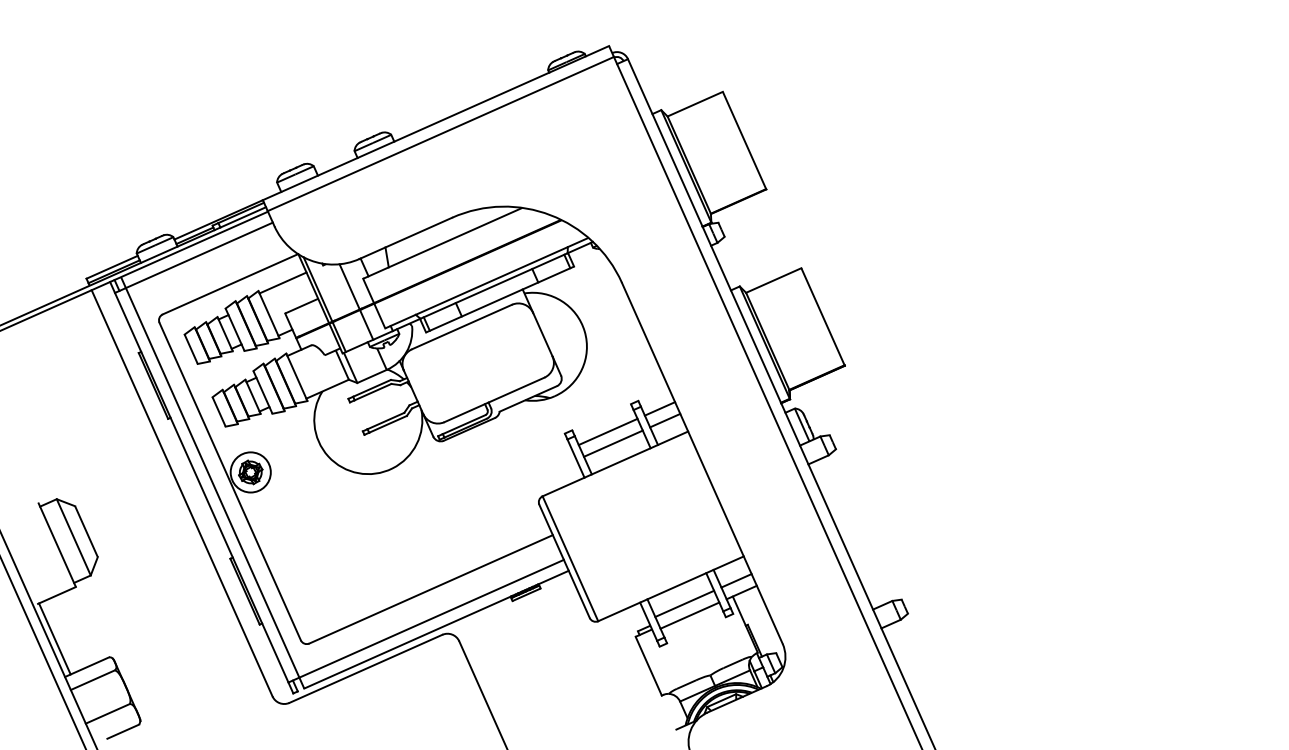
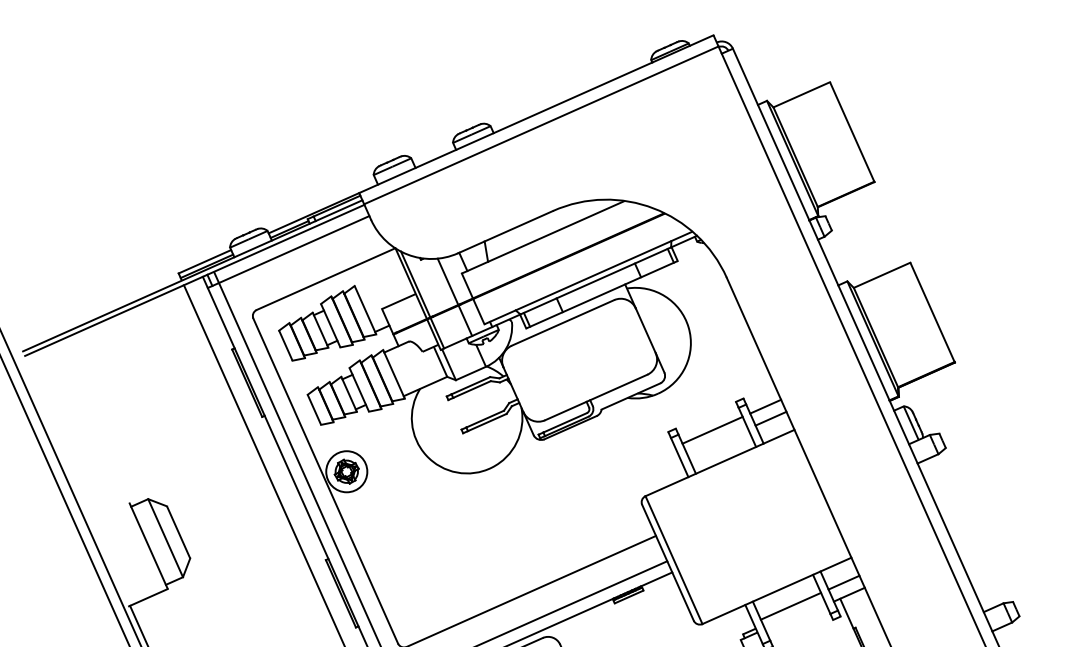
line: (282, 282) -> (379, 277), removed
line: (613, 443) -> (718, 442), removed
line: (689, 615) -> (795, 618), removed

